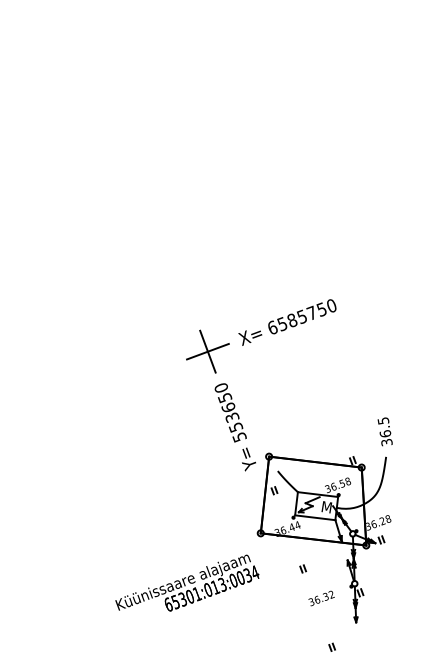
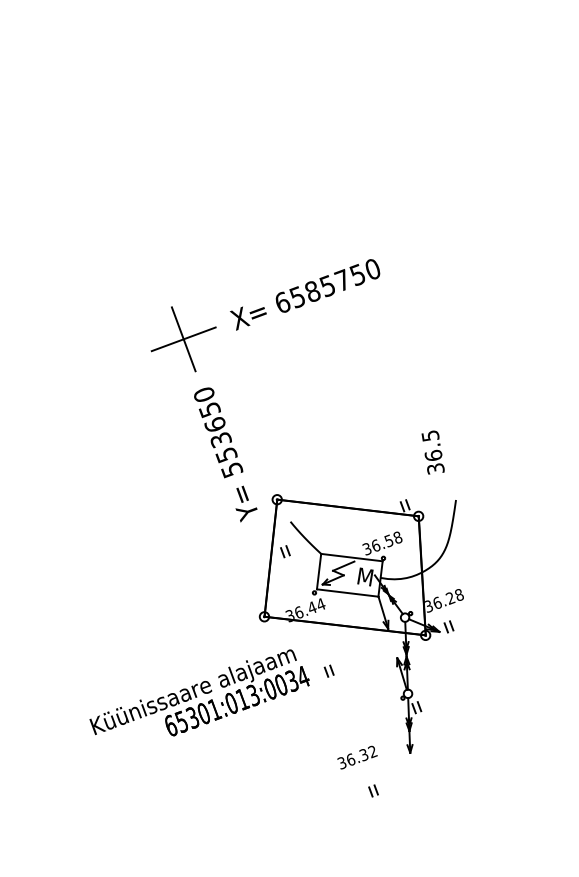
text: (384, 431) -> (432, 452), moved
text: (187, 582) -> (199, 691), moved
text: (321, 598) -> (357, 757), moved

